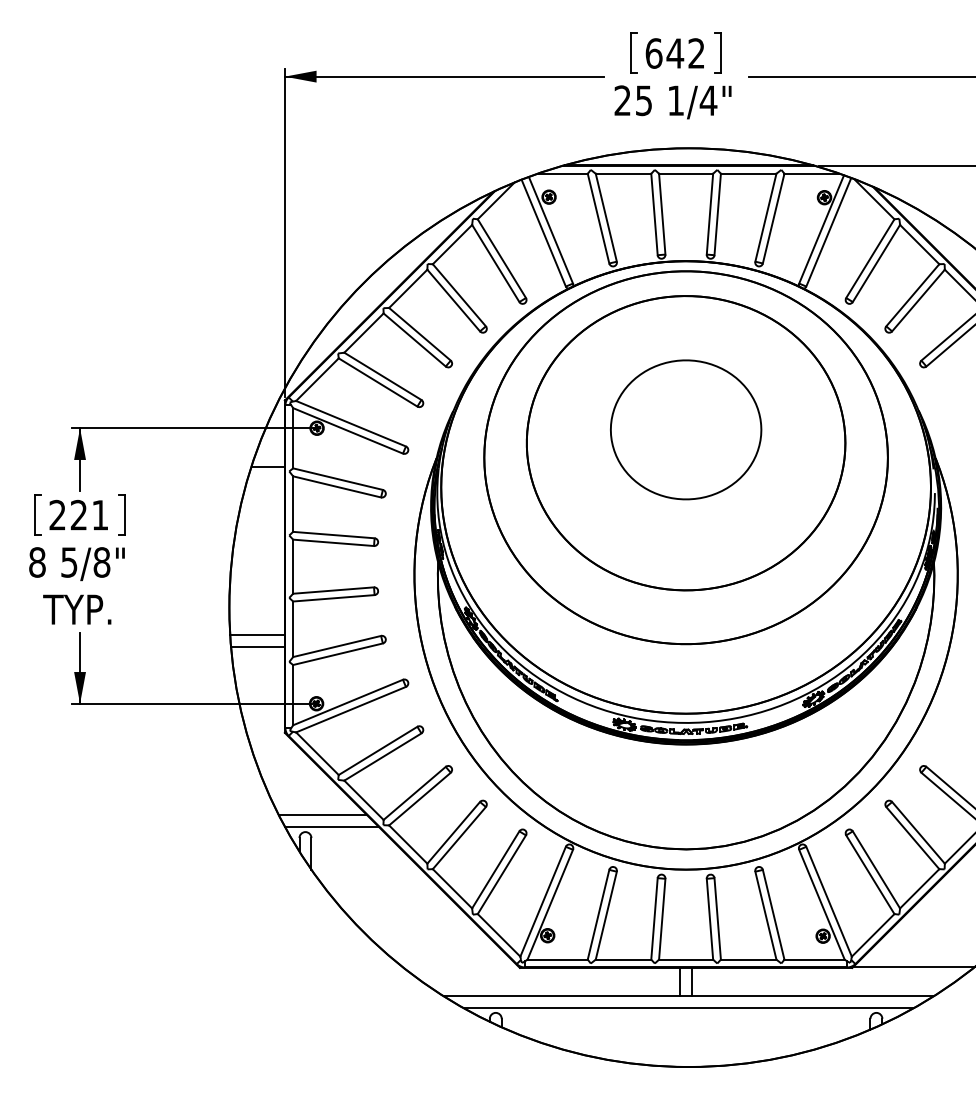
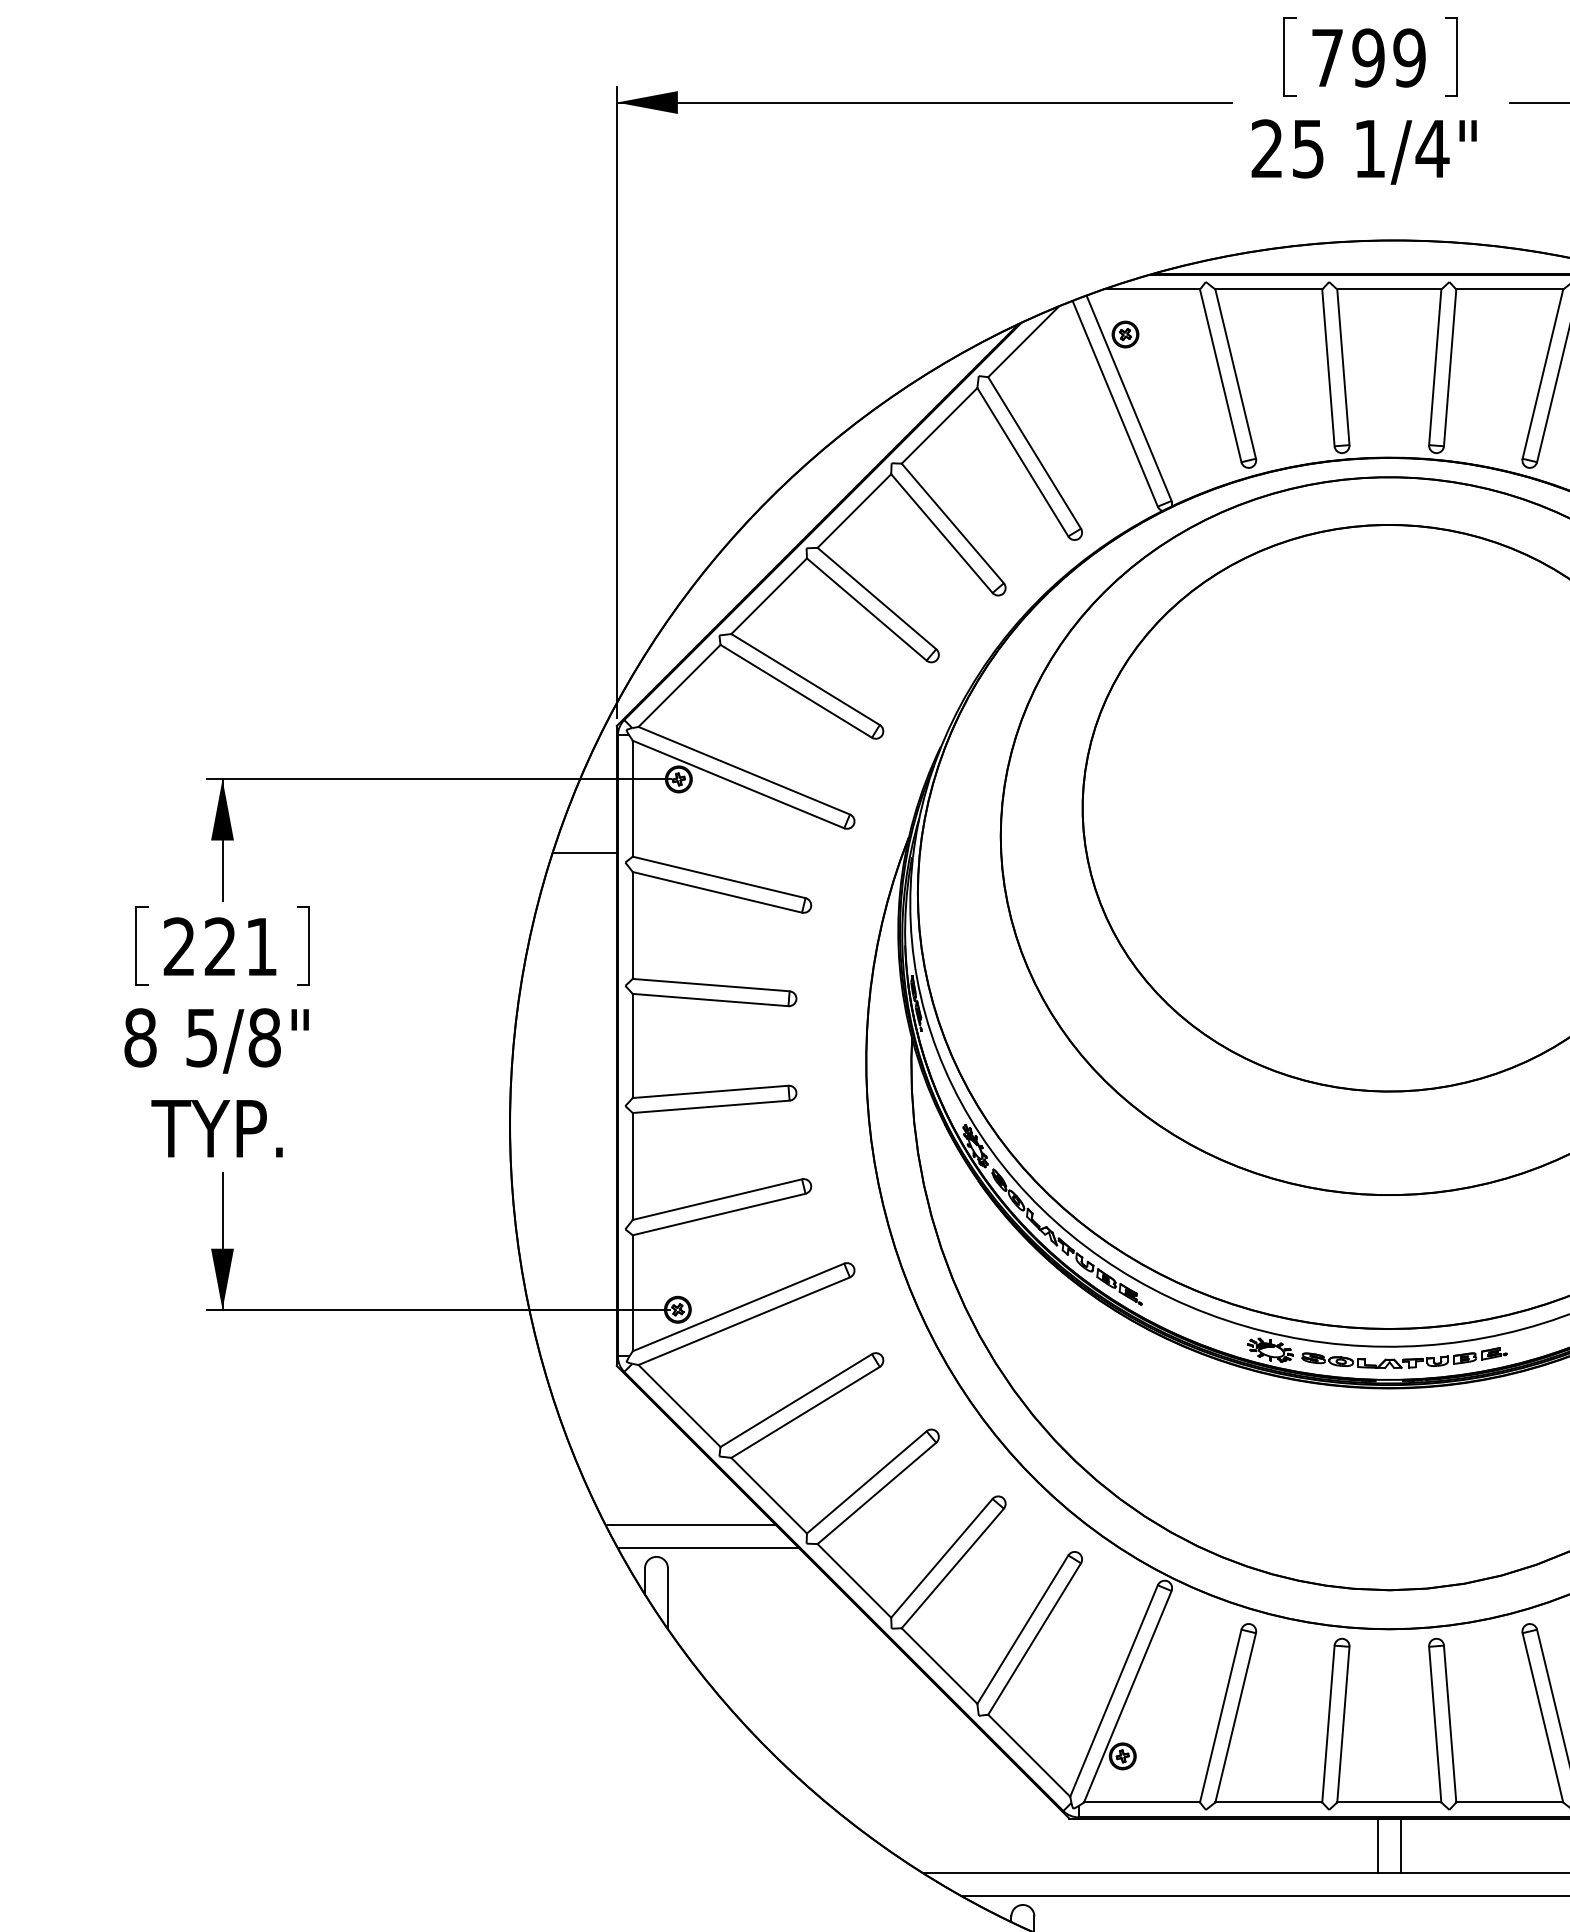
text: (674, 53) -> (1366, 57), 642 -> 799
part: (686, 429) -> (1390, 781), removed
line: (257, 634) -> (564, 1176), removed
line: (257, 646) -> (564, 1199), removed

